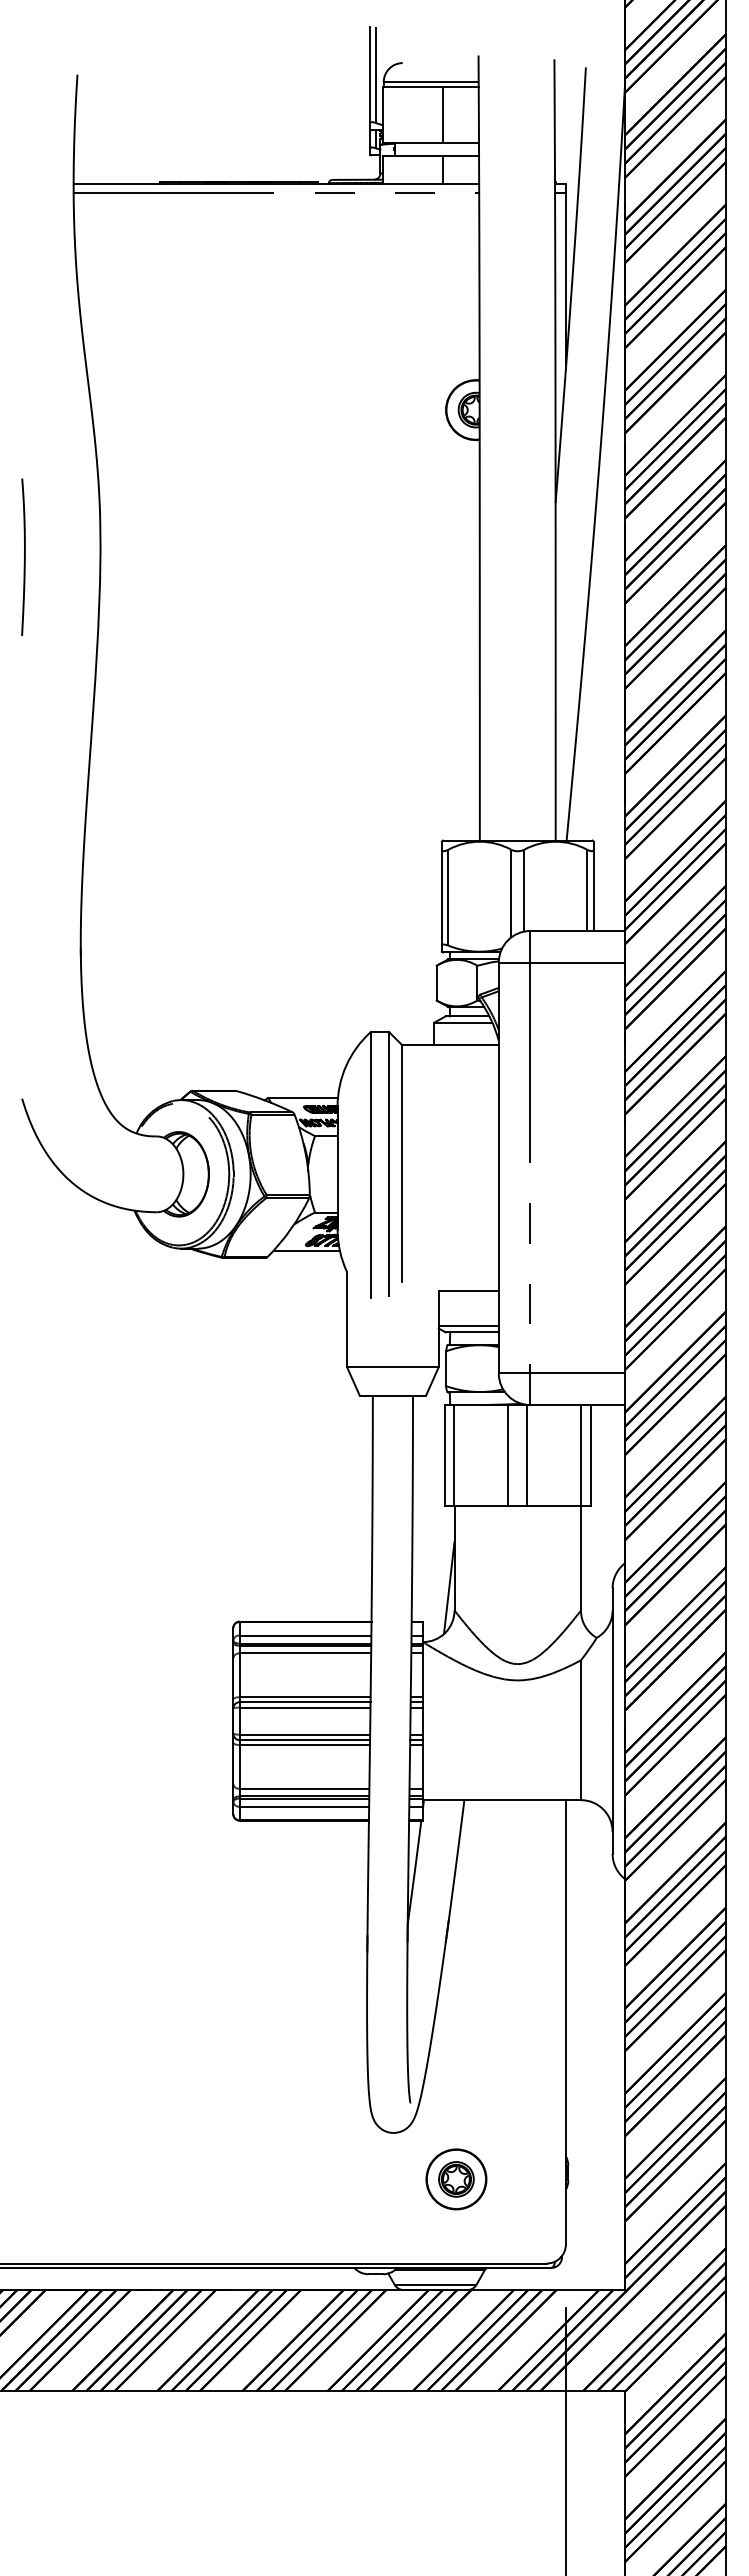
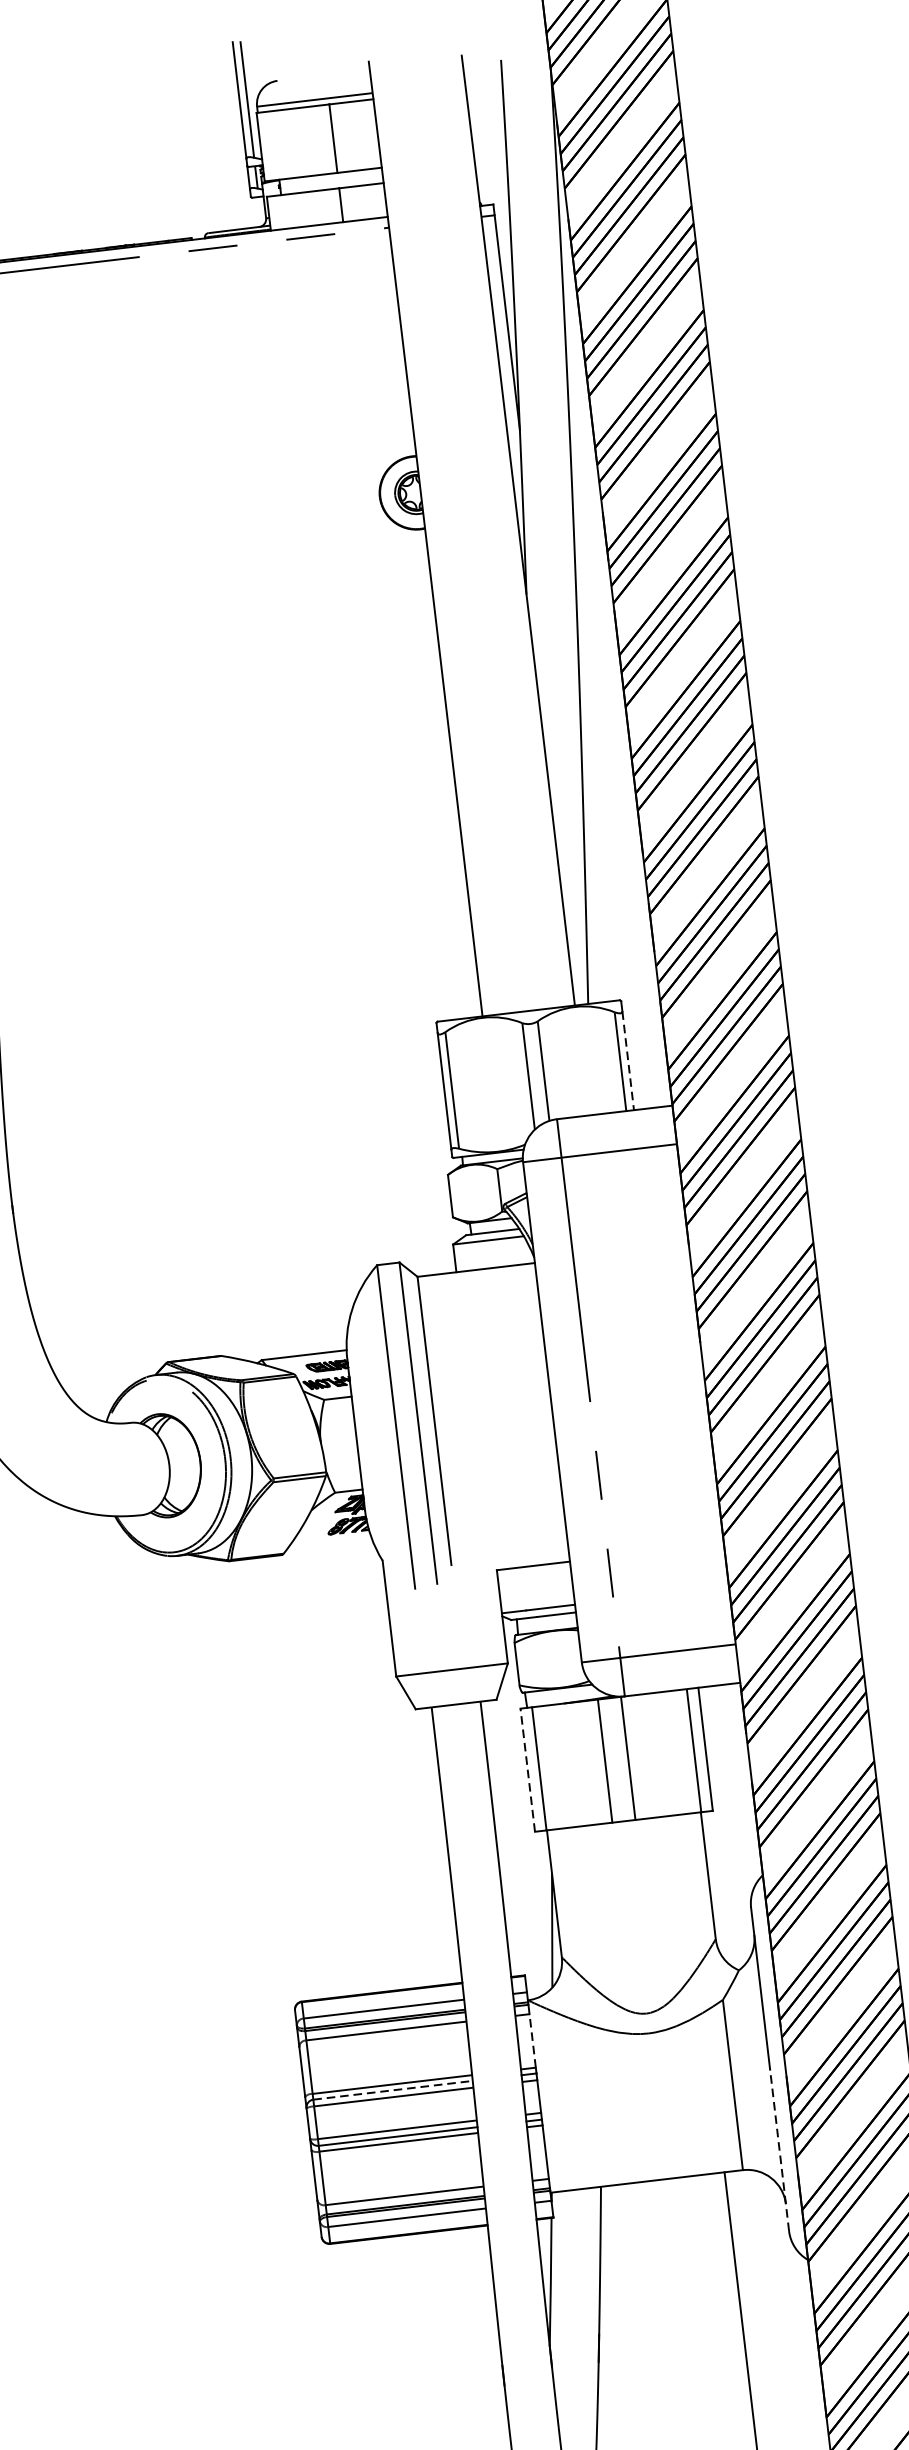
line: (593, 890) -> (628, 1060), solid -> dashed
line: (306, 1250) -> (330, 1540), removed
line: (444, 1455) -> (527, 1770), solid -> dashed
line: (422, 1675) -> (532, 2041), solid -> dashed
line: (305, 1702) -> (393, 2090), solid -> dashed
line: (612, 1787) -> (779, 2150), solid -> dashed

